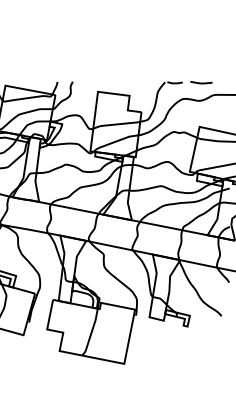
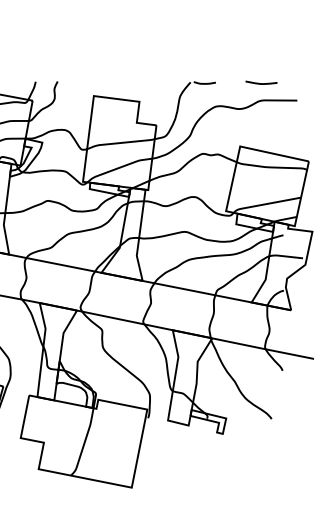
curve: (201, 82) -> (261, 82), moved

